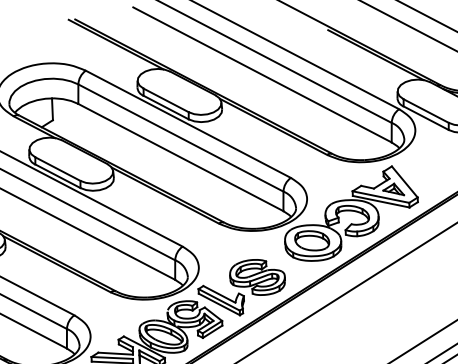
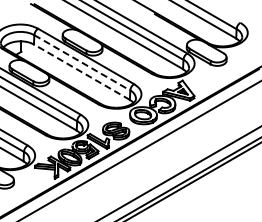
line: (181, 139) -> (82, 63), solid -> dashed
line: (179, 156) -> (81, 71), solid -> dashed

